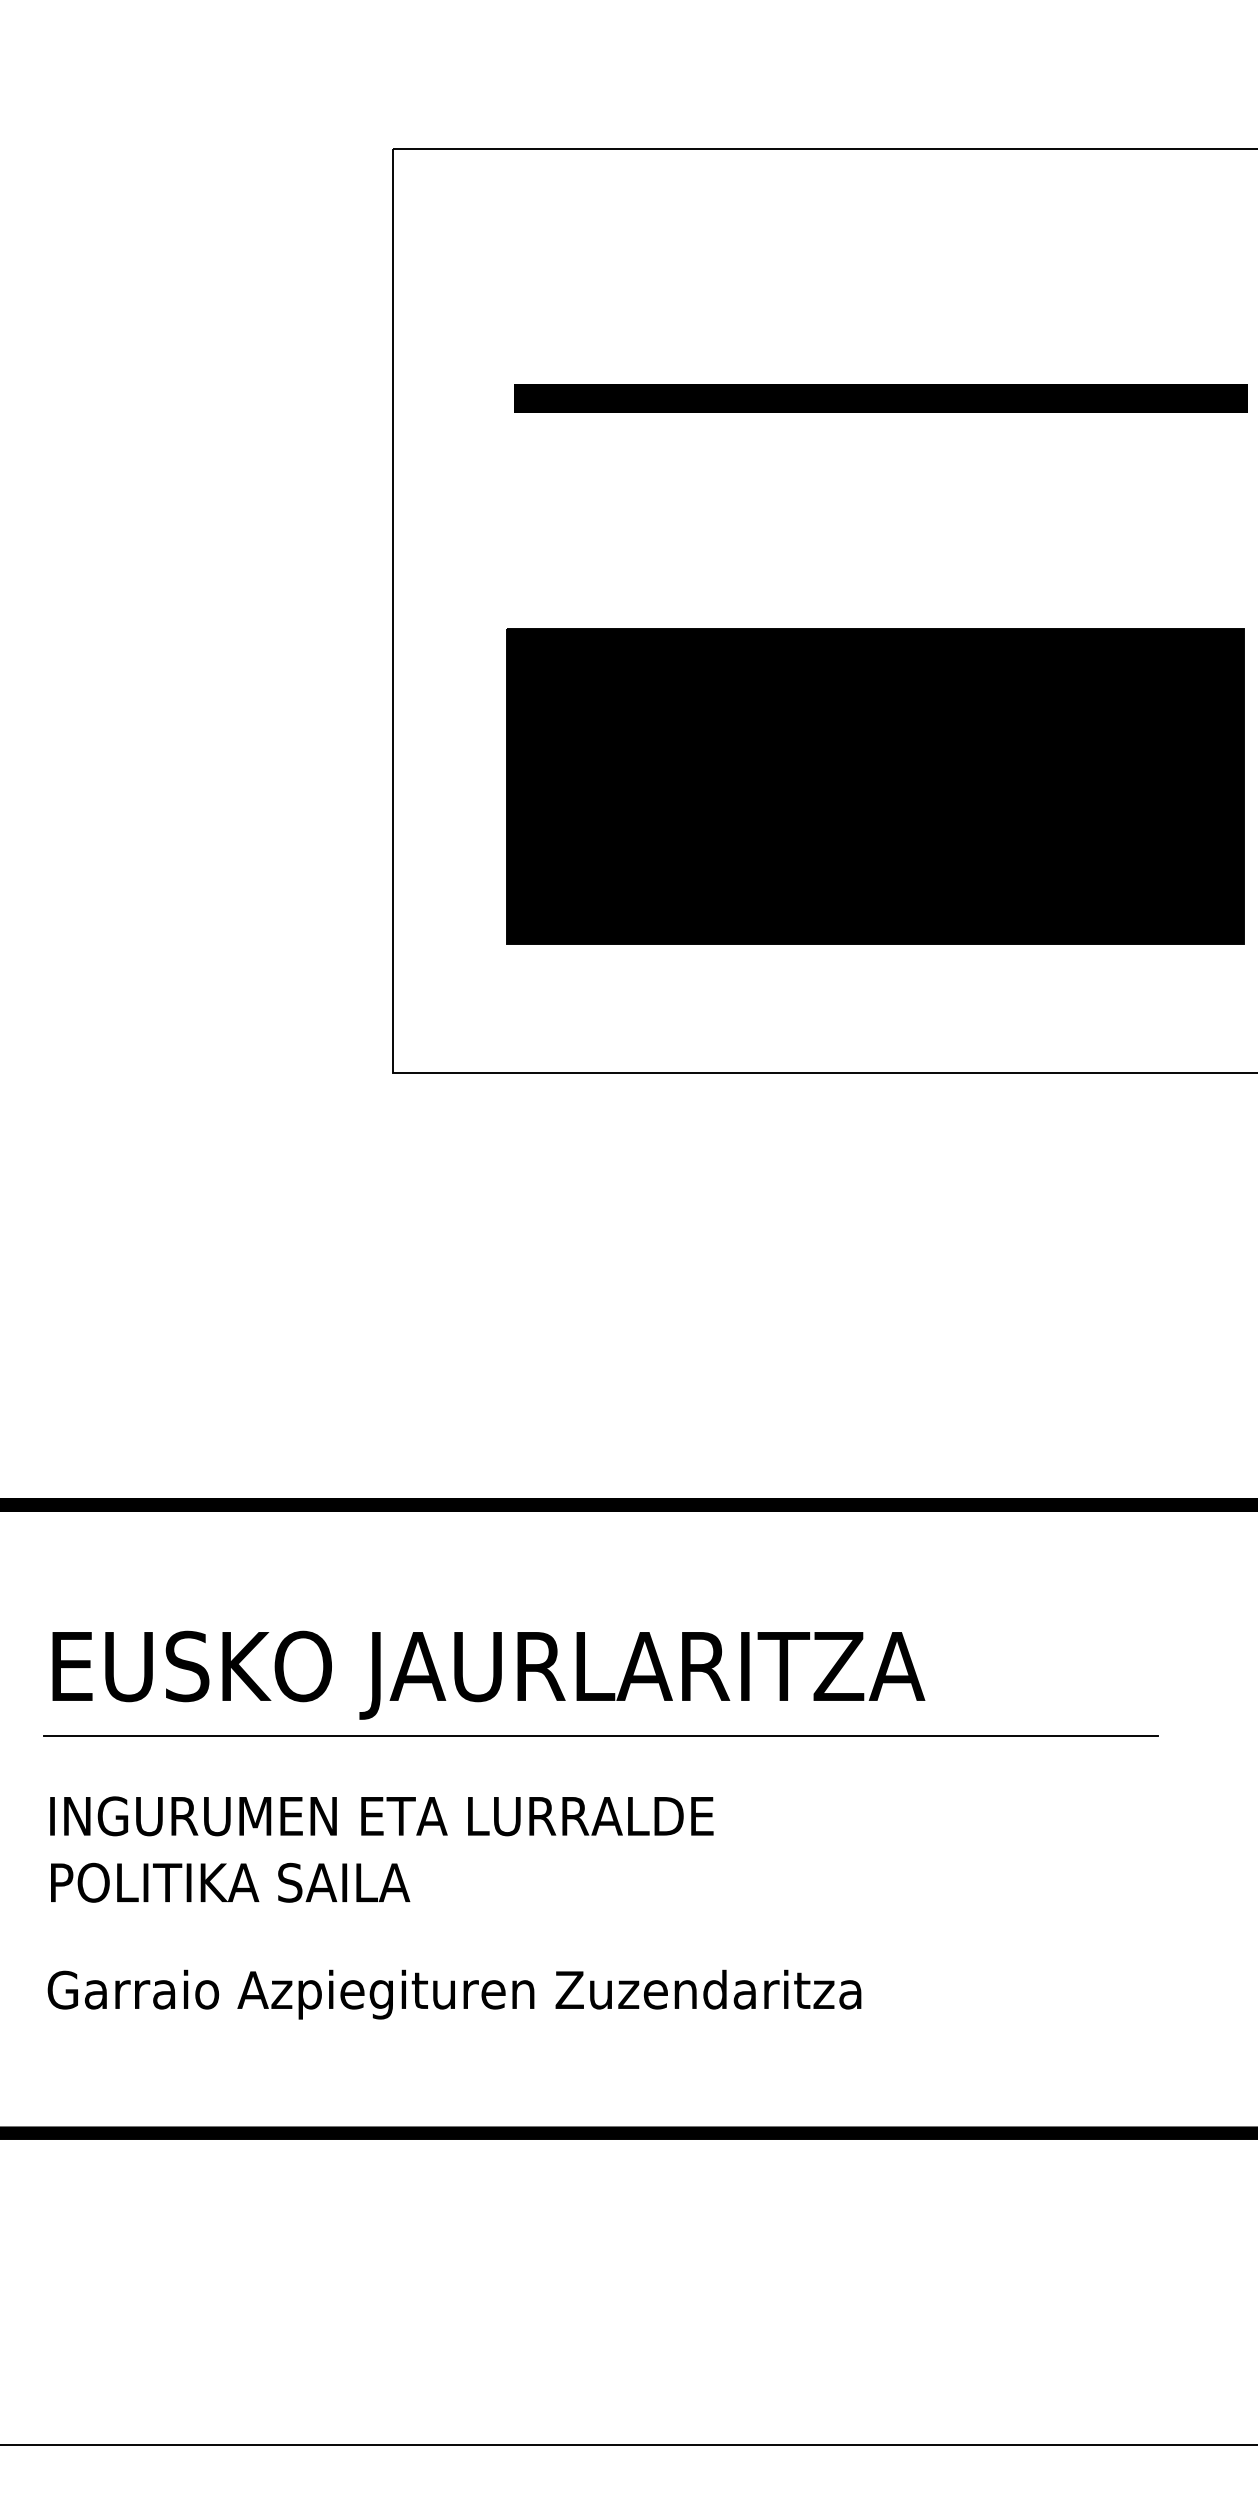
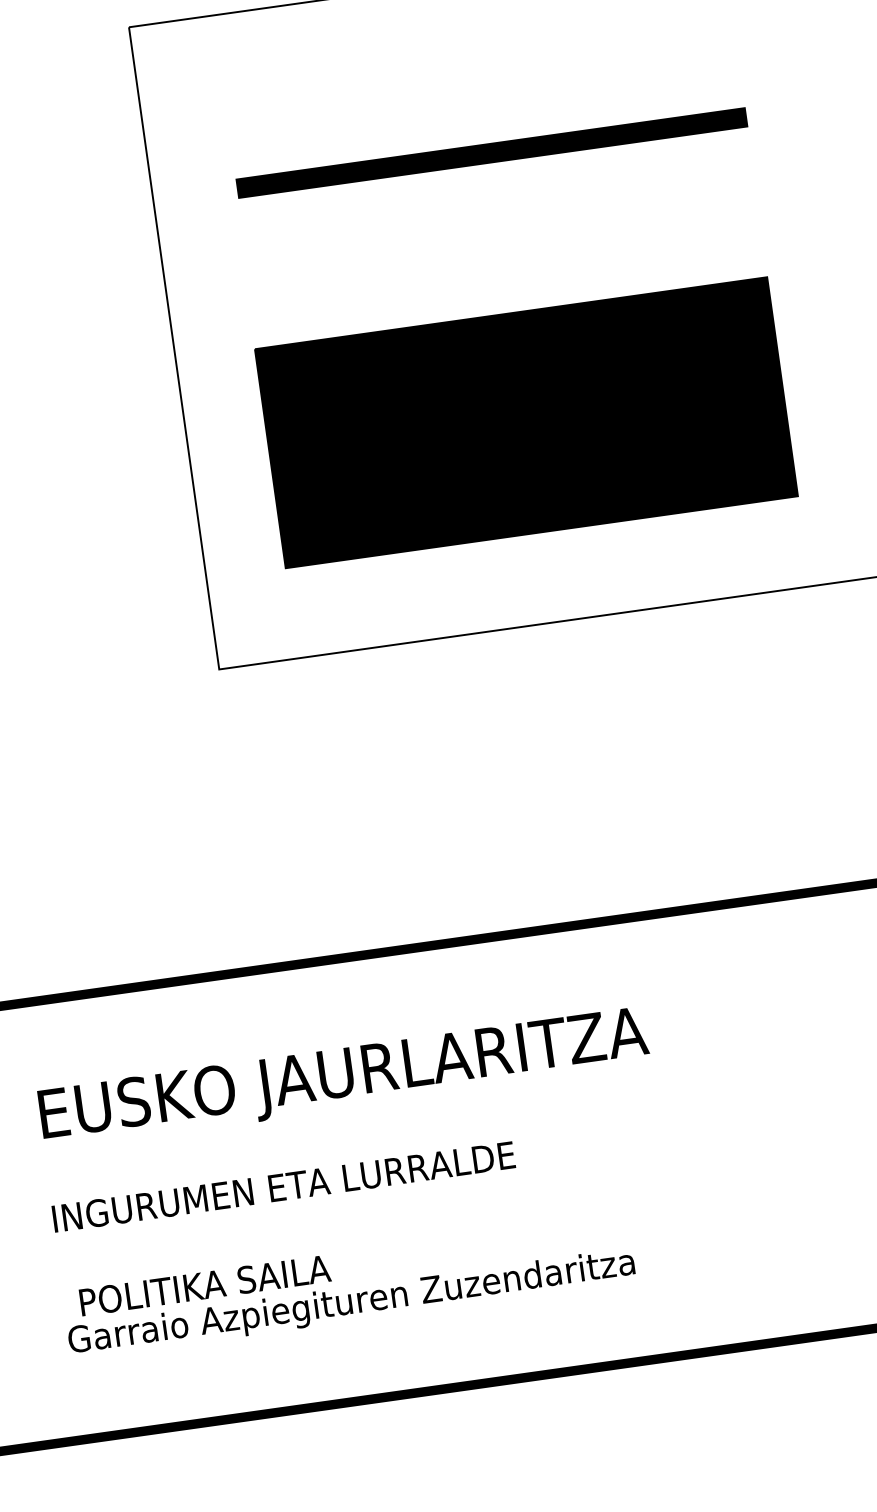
line: (601, 1736) -> (428, 1110), removed
text: (230, 1882) -> (205, 1285), moved

